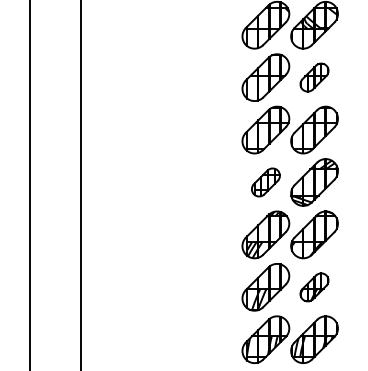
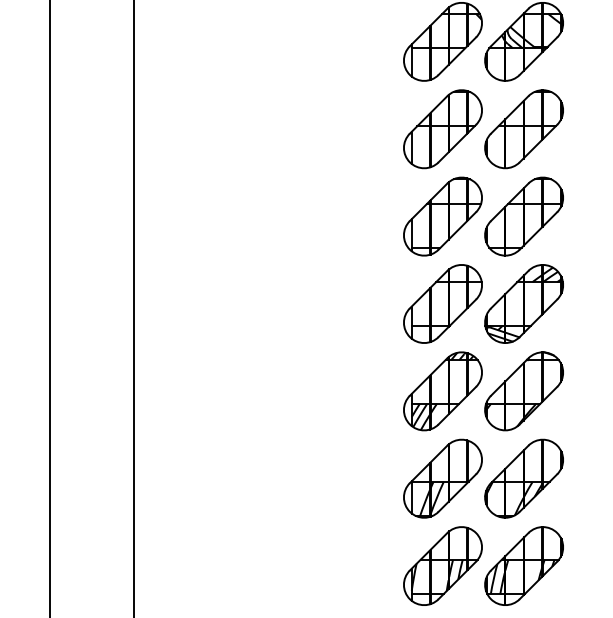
part: (314, 77) -> (524, 128), size x1.67
part: (265, 182) -> (442, 303), size x1.67
part: (314, 287) -> (524, 479), size x1.67

